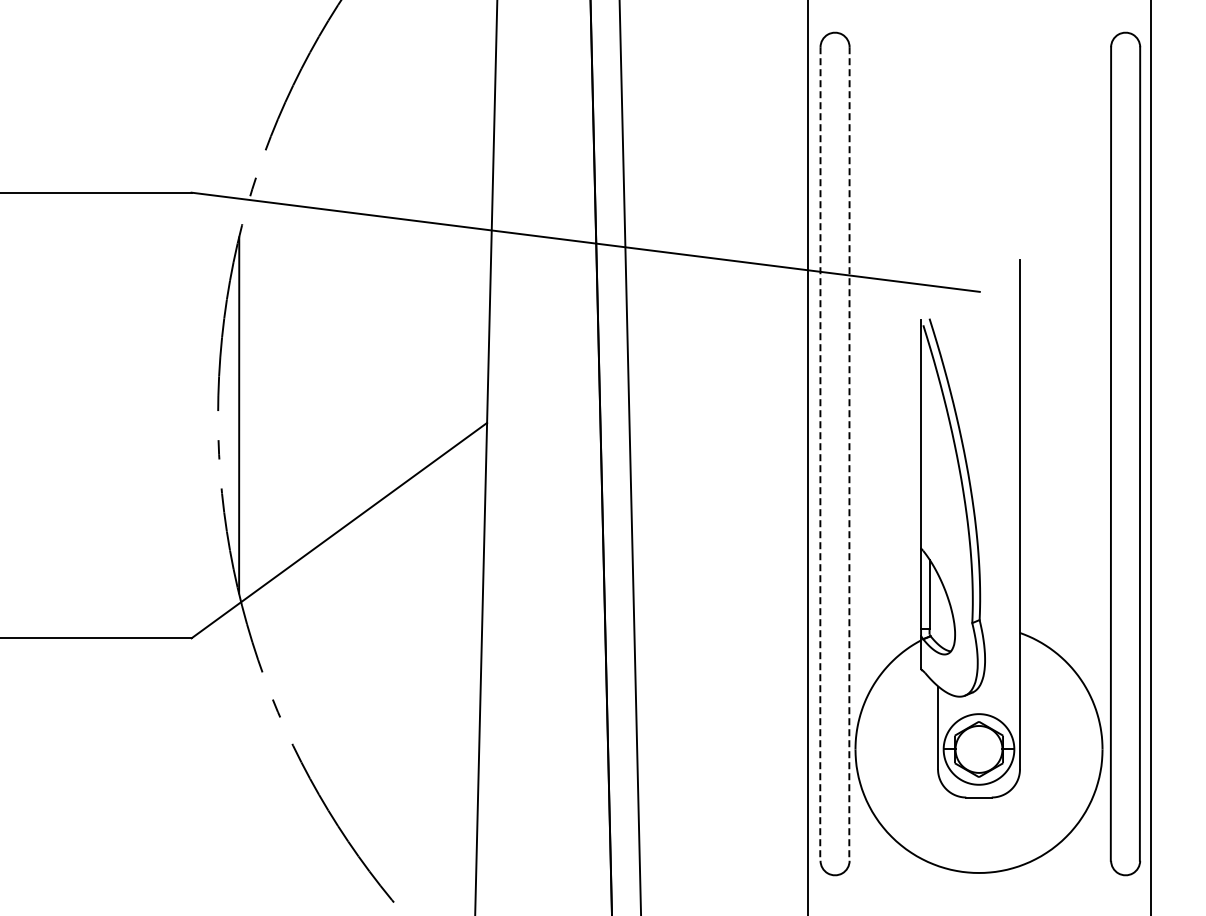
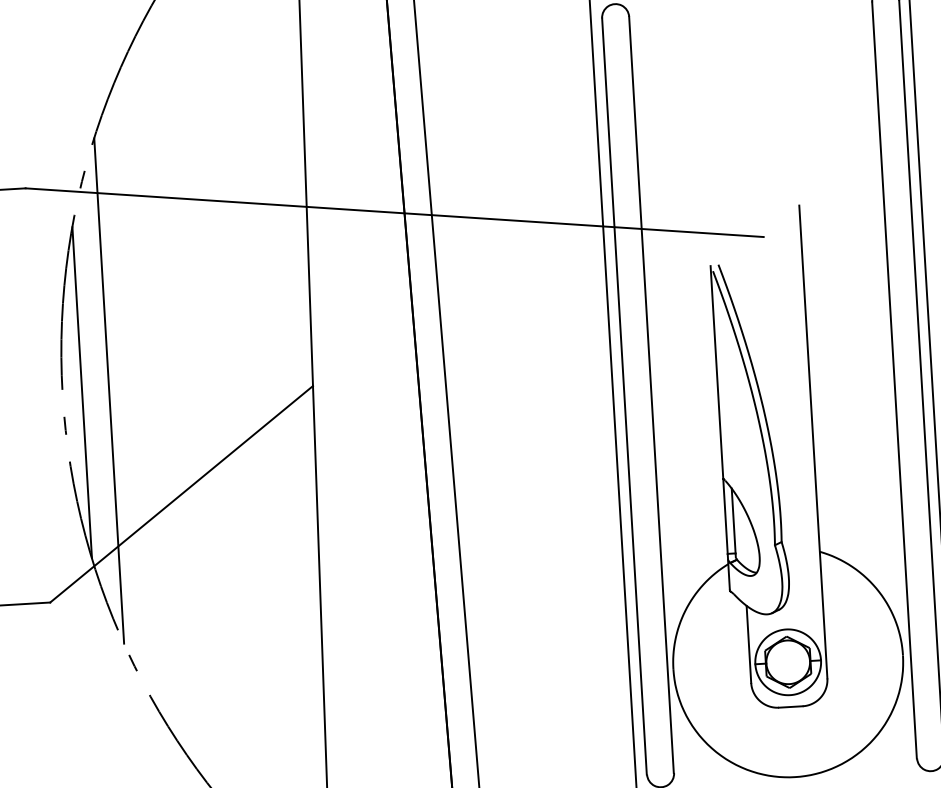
line: (268, 415) -> (109, 391), added
line: (820, 454) -> (624, 396), dashed -> solid
line: (849, 454) -> (651, 395), dashed -> solid

